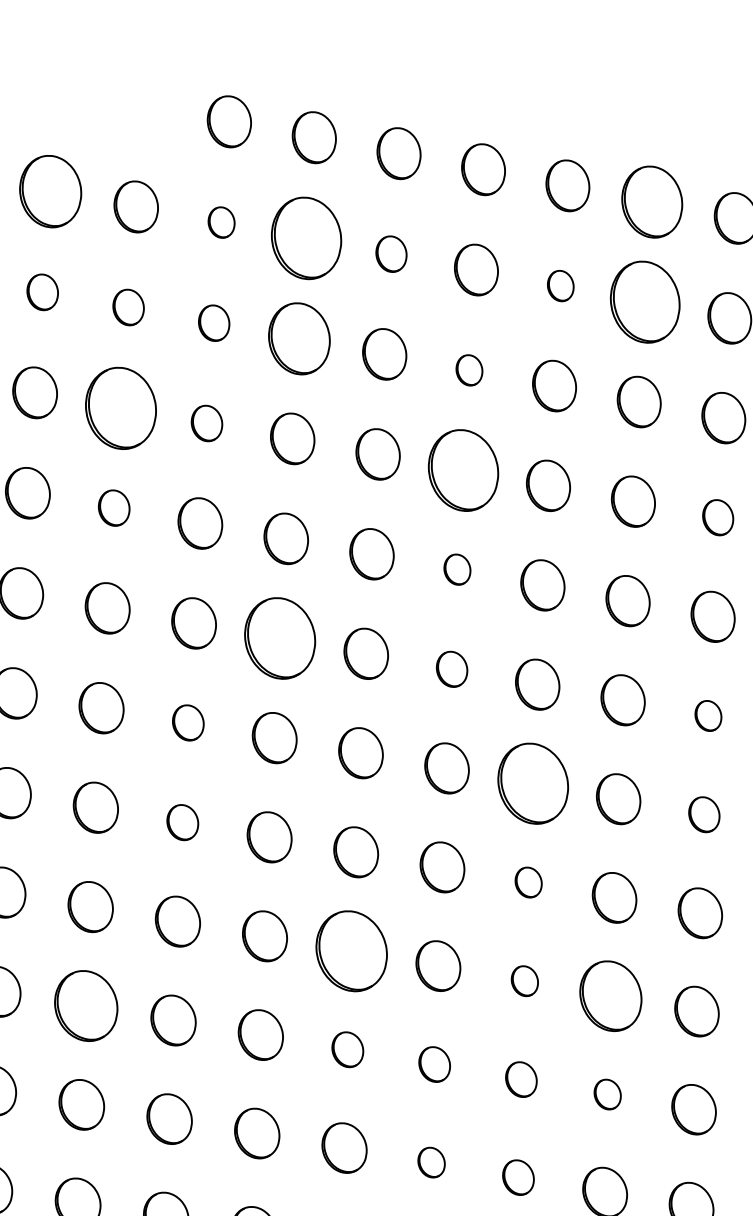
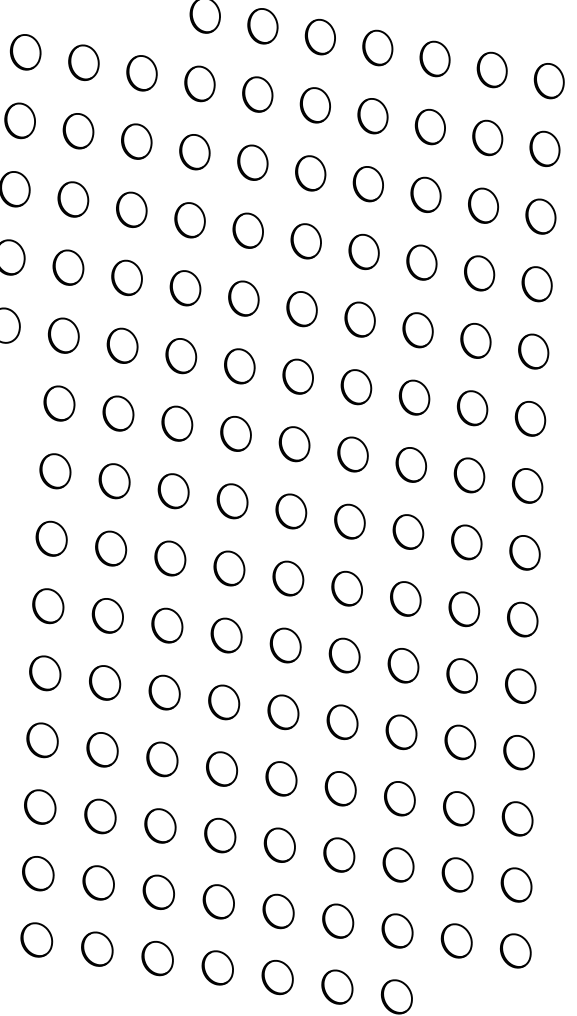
part: (50, 191) -> (83, 62), size x0.71
part: (651, 201) -> (491, 69), size x0.71
part: (220, 221) -> (199, 83), size x1.67
part: (306, 238) -> (257, 94), size x0.62
part: (390, 254) -> (314, 105), size x1.43
part: (559, 285) -> (429, 126), size x1.67
part: (42, 292) -> (78, 131), size x1.43
part: (645, 301) -> (487, 137), size x0.62
part: (128, 307) -> (136, 141), size x1.43
part: (213, 323) -> (194, 152), size x1.43
part: (298, 338) -> (252, 162), size x0.71
part: (468, 370) -> (367, 184), size x1.67
part: (120, 407) -> (131, 209), size x0.62
part: (206, 423) -> (189, 220), size x1.43
part: (462, 469) -> (363, 251), size x0.62
part: (113, 507) -> (126, 277), size x1.43
part: (717, 518) -> (536, 284), size x1.43
part: (456, 569) -> (359, 319), size x1.67
part: (279, 638) -> (239, 366), size x0.62
part: (452, 669) -> (356, 387), size x1.43
part: (708, 715) -> (530, 418), size x1.67
part: (188, 722) -> (177, 423), size x1.43
part: (531, 783) -> (410, 464), size x0.62
part: (704, 814) -> (527, 485), size x1.43
part: (182, 822) -> (173, 491), size x1.43
part: (528, 881) -> (408, 531), size x1.67
part: (352, 951) -> (288, 578), size x0.62
part: (524, 980) -> (405, 598), size x1.67
part: (611, 996) -> (464, 609), size x0.71
part: (85, 1005) -> (107, 615), size x0.71
part: (347, 1049) -> (285, 645), size x1.43
part: (434, 1064) -> (344, 655), size x1.43
part: (521, 1079) -> (403, 665), size x1.43
part: (606, 1093) -> (461, 675), size x1.67
part: (431, 1161) -> (342, 721), size x1.67
part: (518, 1177) -> (401, 732), size x1.43

